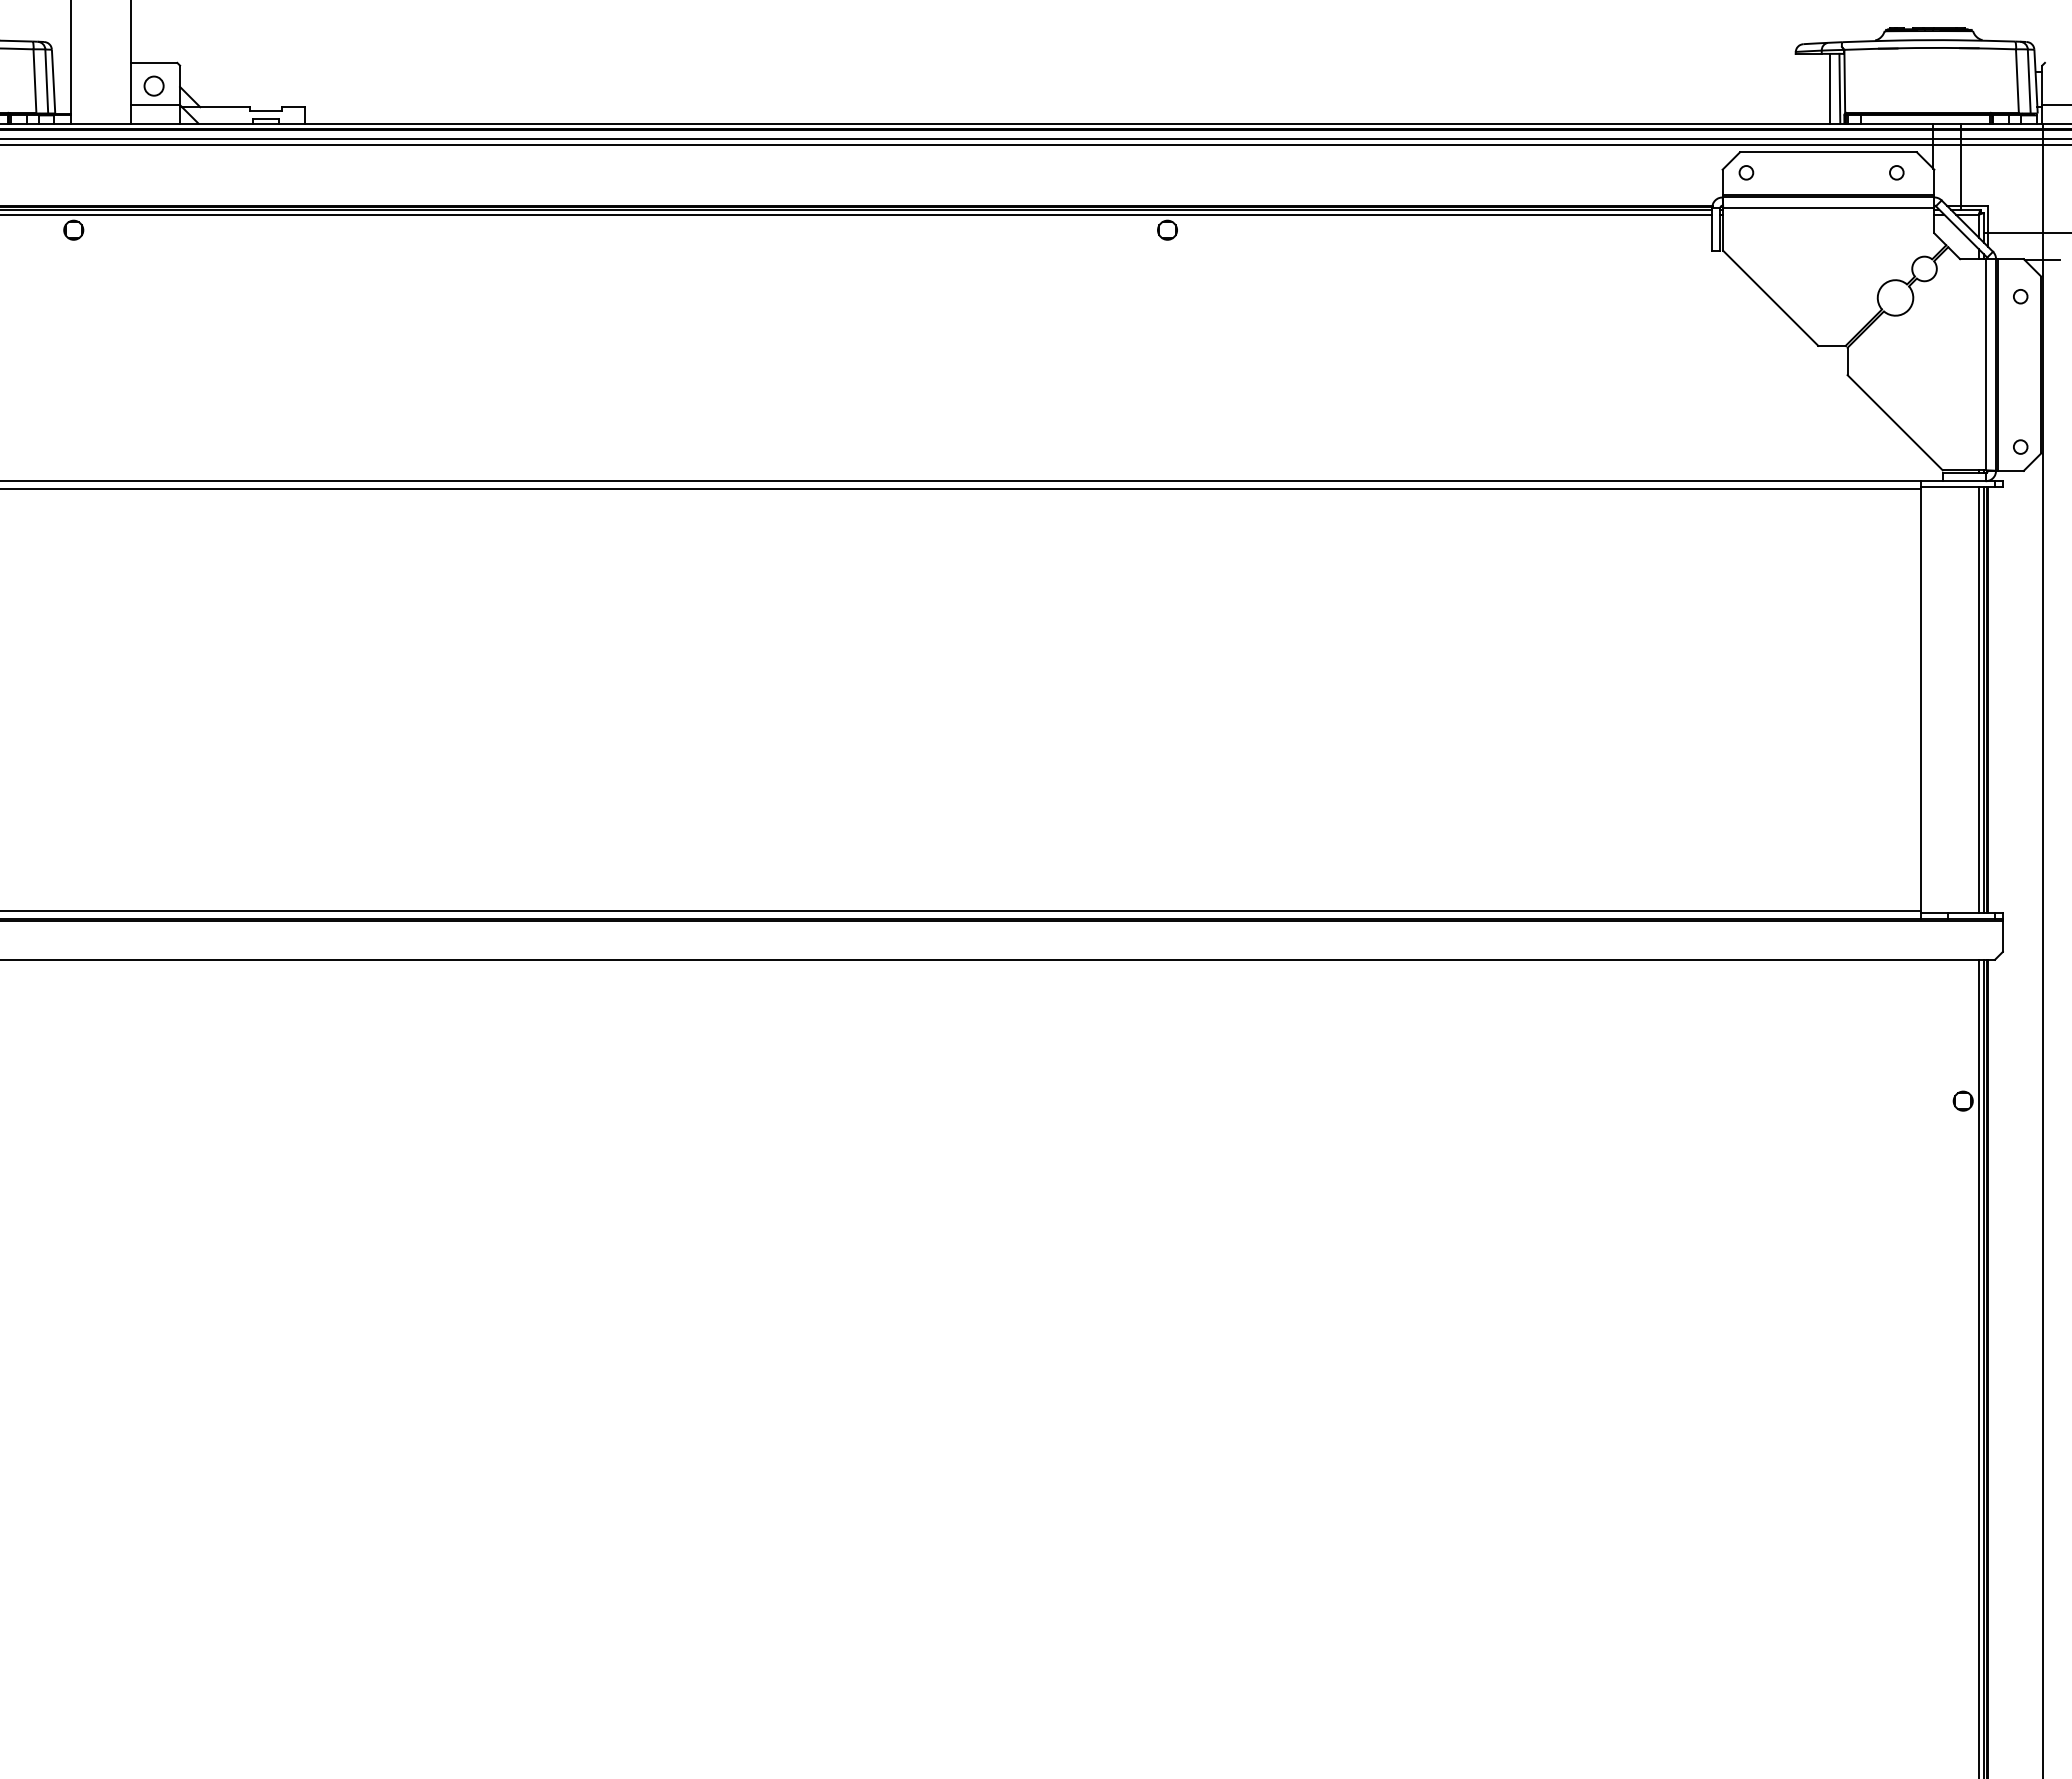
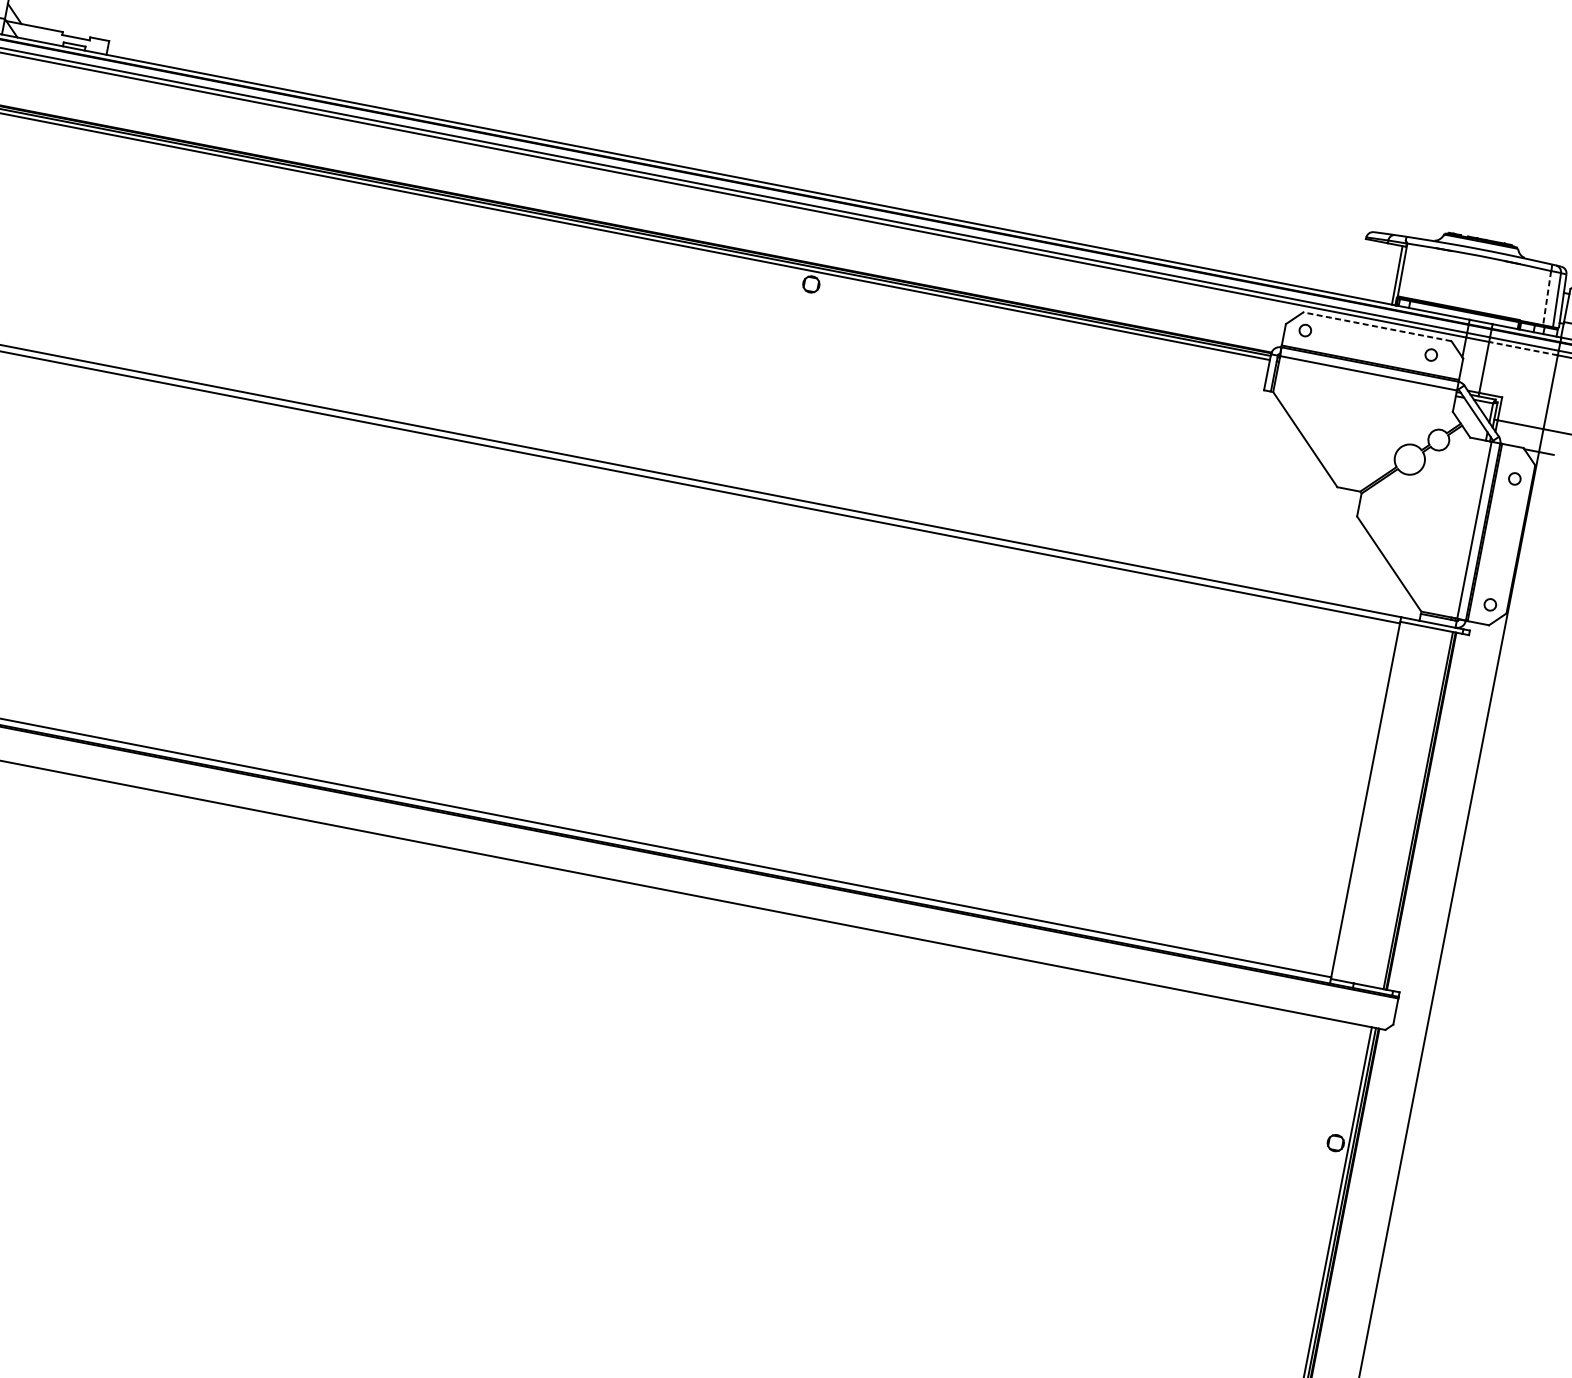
line: (2017, 81) -> (1547, 298), solid -> dashed
line: (1830, 88) -> (1389, 273), removed
line: (2001, 144) -> (1523, 348), solid -> dashed
line: (1827, 152) -> (1376, 326), solid -> dashed
line: (1978, 699) -> (1413, 809), removed

